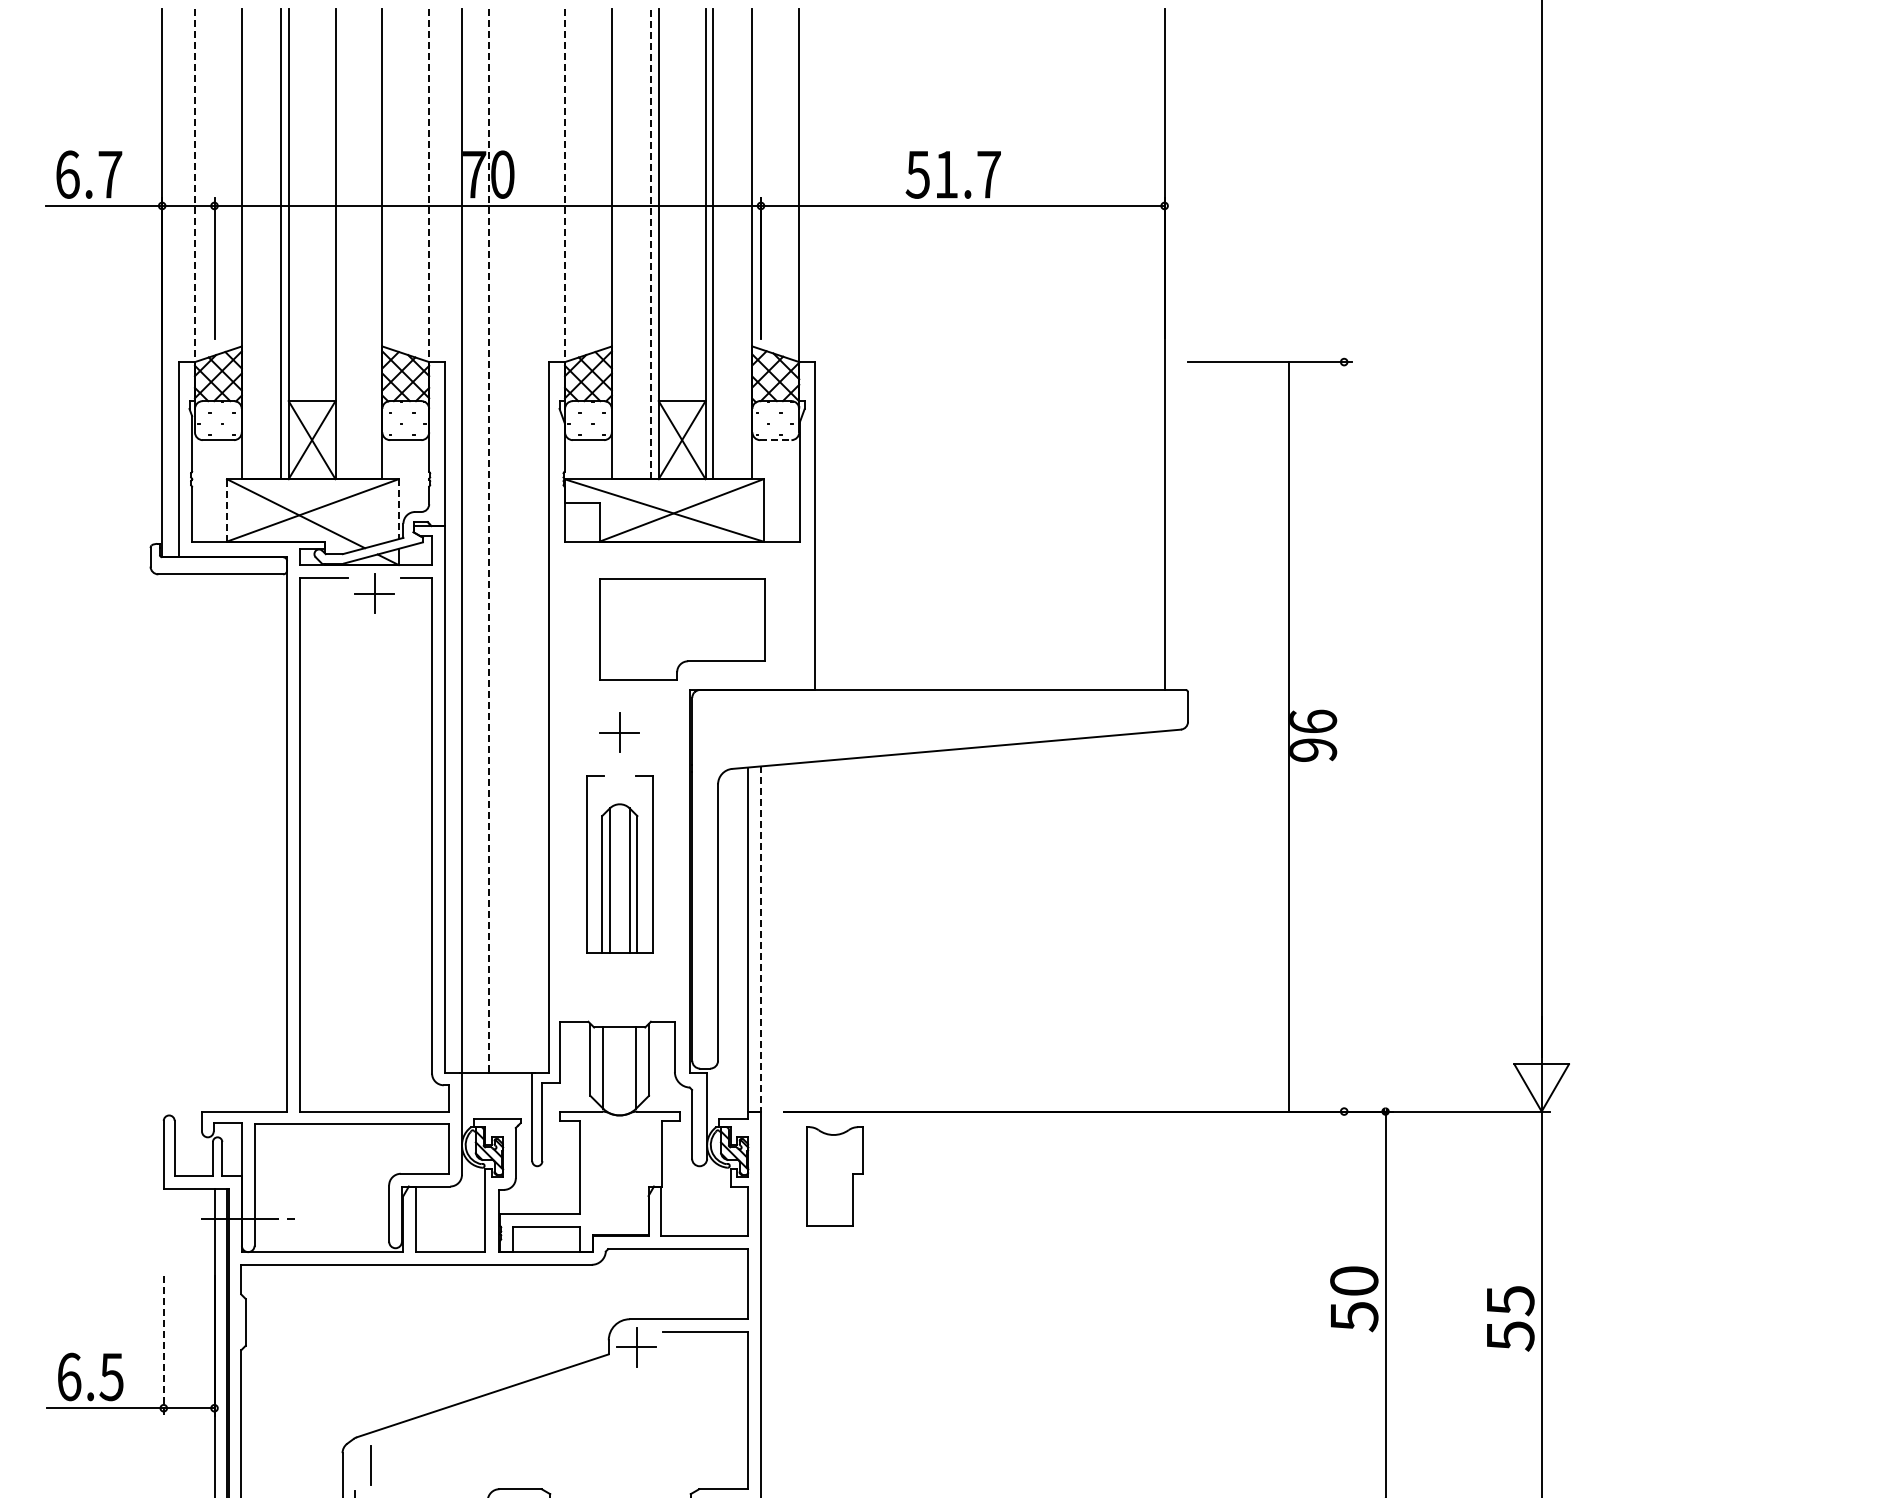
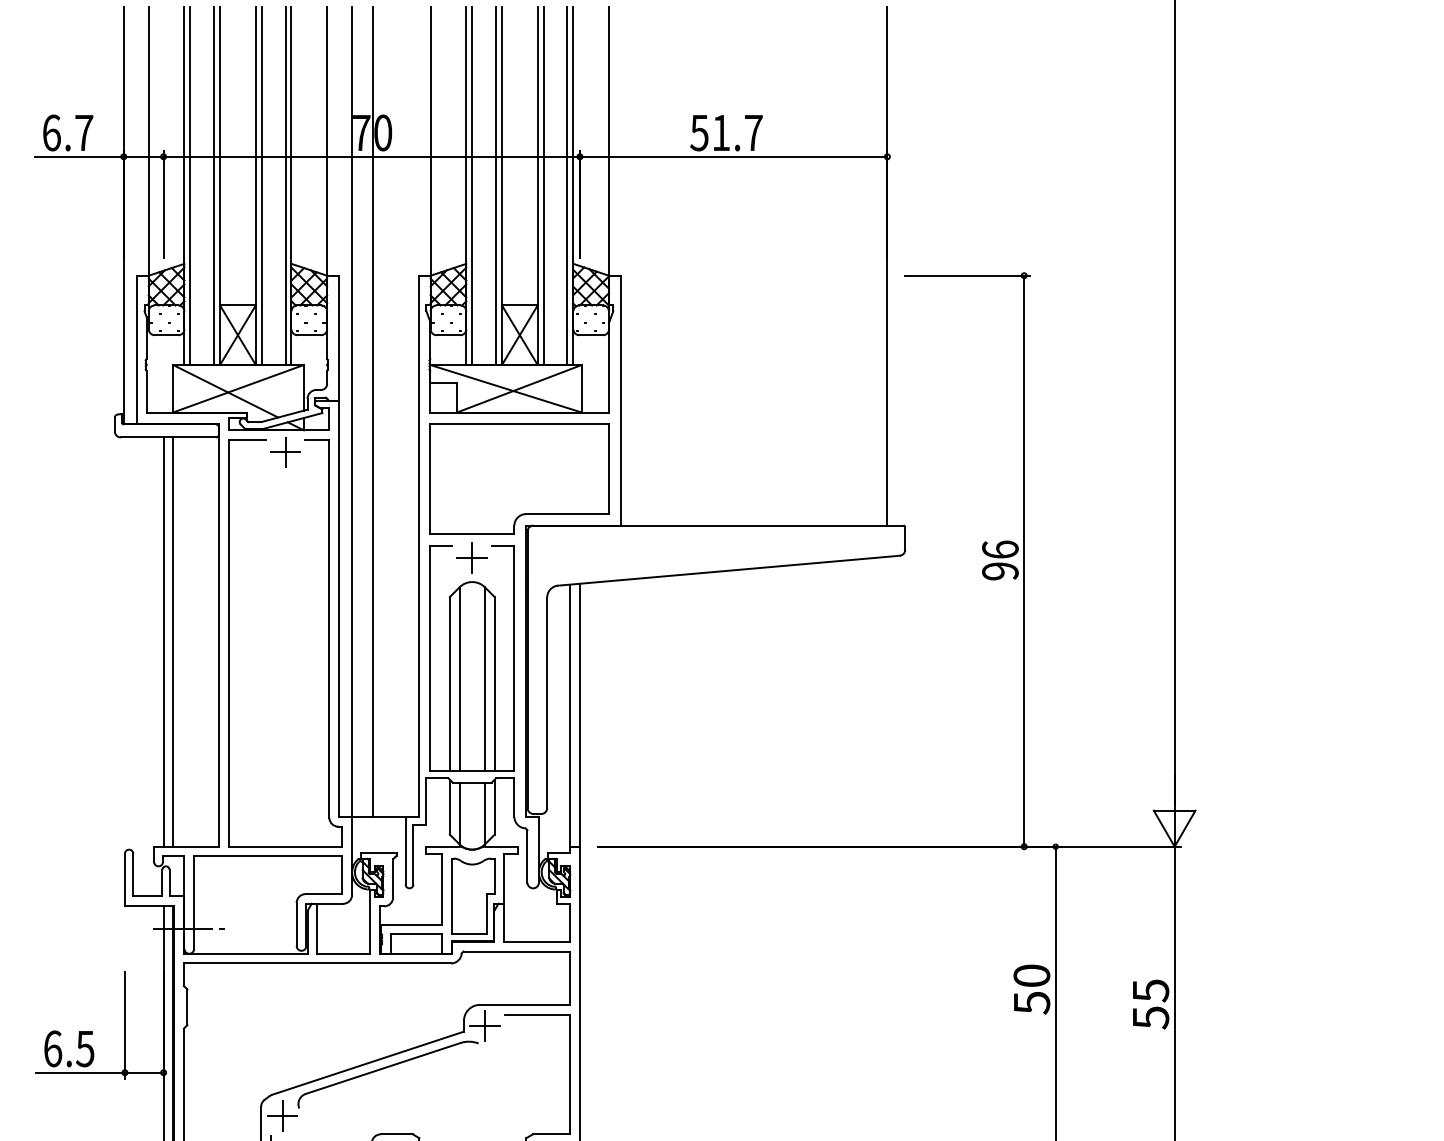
line: (194, 187) -> (148, 142), dashed -> solid
line: (429, 187) -> (327, 142), dashed -> solid
line: (565, 187) -> (430, 142), dashed -> solid
line: (249, 243) -> (190, 185), added
line: (343, 243) -> (261, 185), added
line: (374, 243) -> (285, 185), added
line: (619, 243) -> (472, 185), added
line: (650, 243) -> (495, 185), dashed -> solid
line: (744, 243) -> (567, 185), added
line: (775, 440) -> (590, 335), dashed -> solid
line: (227, 509) -> (173, 388), dashed -> solid
line: (398, 509) -> (303, 388), dashed -> solid
line: (489, 540) -> (373, 411), dashed -> solid
part: (682, 629) -> (520, 479), size x1.43
line: (1289, 736) -> (1024, 560), moved
line: (214, 842) -> (163, 641), added
line: (227, 842) -> (173, 641), added
part: (619, 864) -> (472, 658), size x1.67
line: (761, 939) -> (580, 715), dashed -> solid
part: (834, 1176) -> (472, 896), moved
line: (163, 1346) -> (124, 1025), dashed -> solid
part: (507, 1402) -> (386, 1068), added
line: (370, 1465) -> (282, 1116), added

